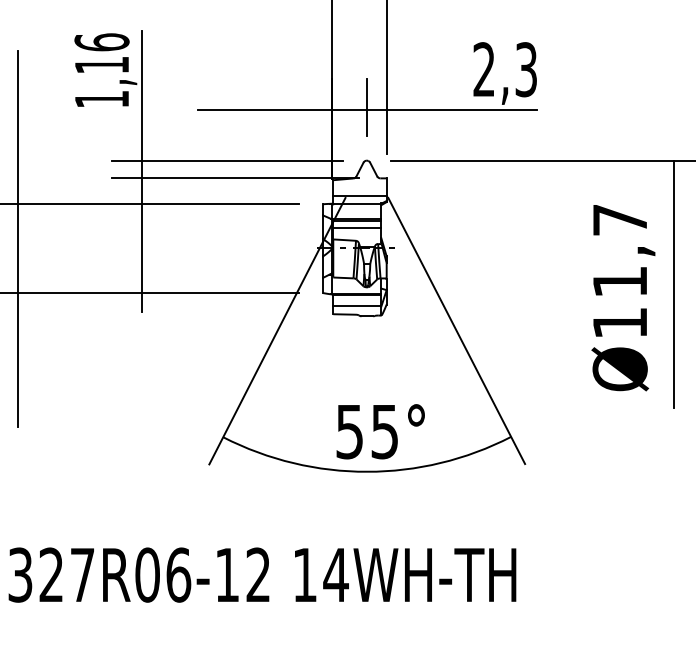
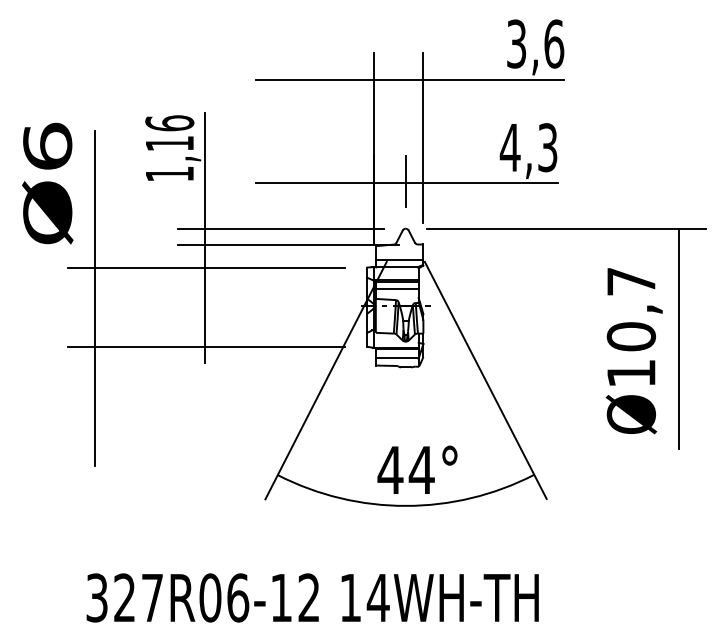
text: (483, 69) -> (509, 147), 2,3 -> 4,3
text: (620, 281) -> (631, 336), Ø11,7 -> Ø10,7
text: (366, 432) -> (405, 470), 55° -> 44°

